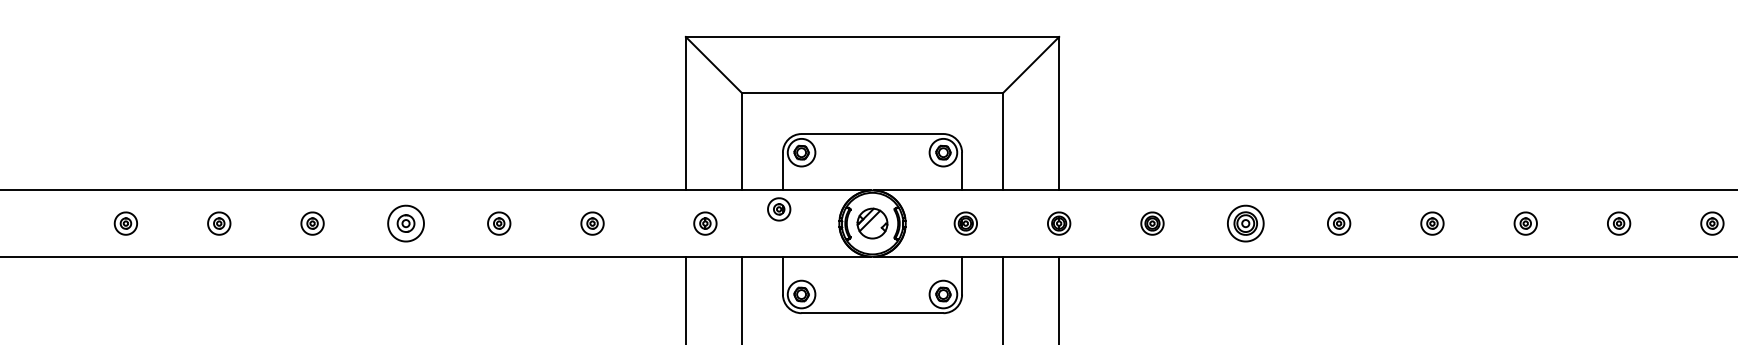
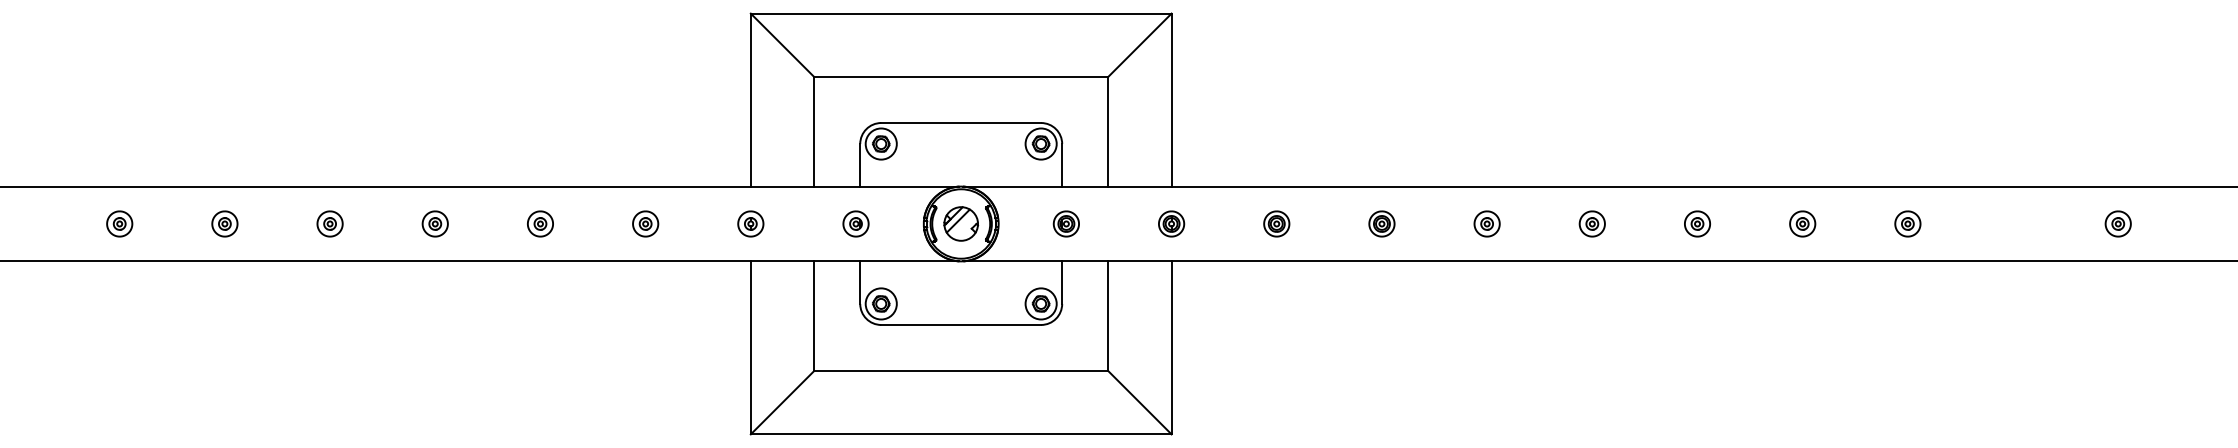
part: (778, 208) -> (855, 223), moved
part: (405, 223) -> (434, 223), size x0.62
part: (705, 223) -> (750, 223), moved
part: (1245, 223) -> (1381, 223), size x0.62

